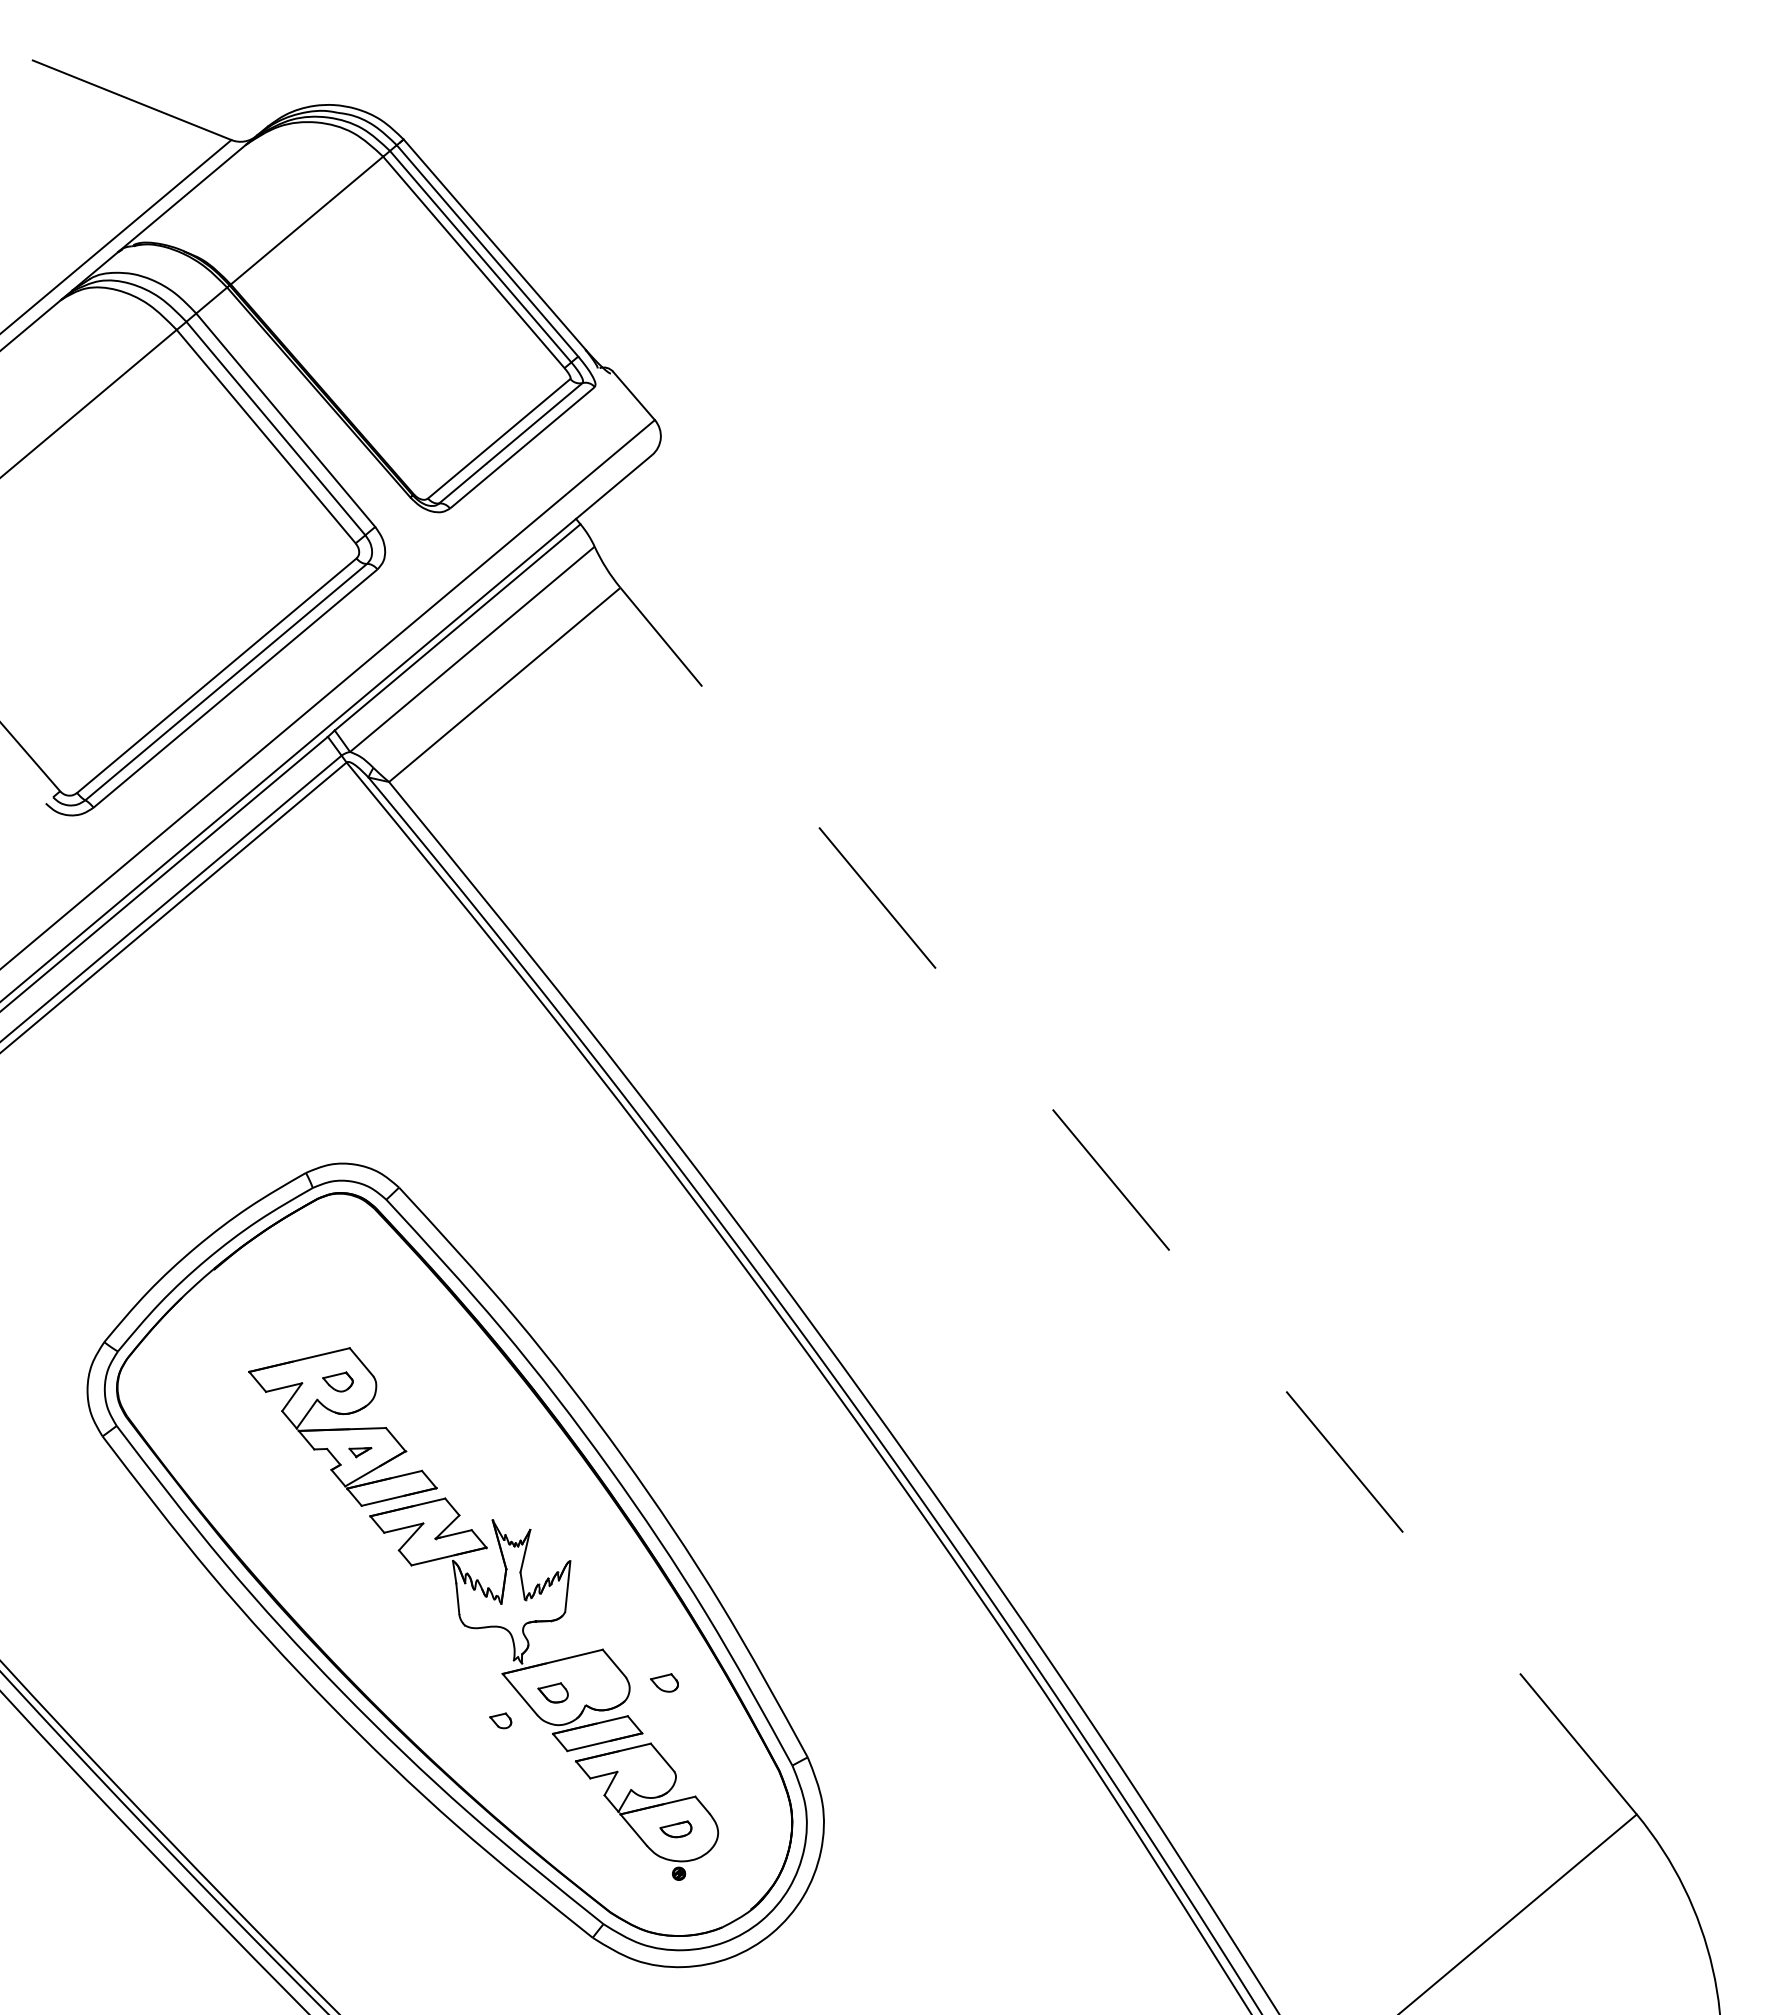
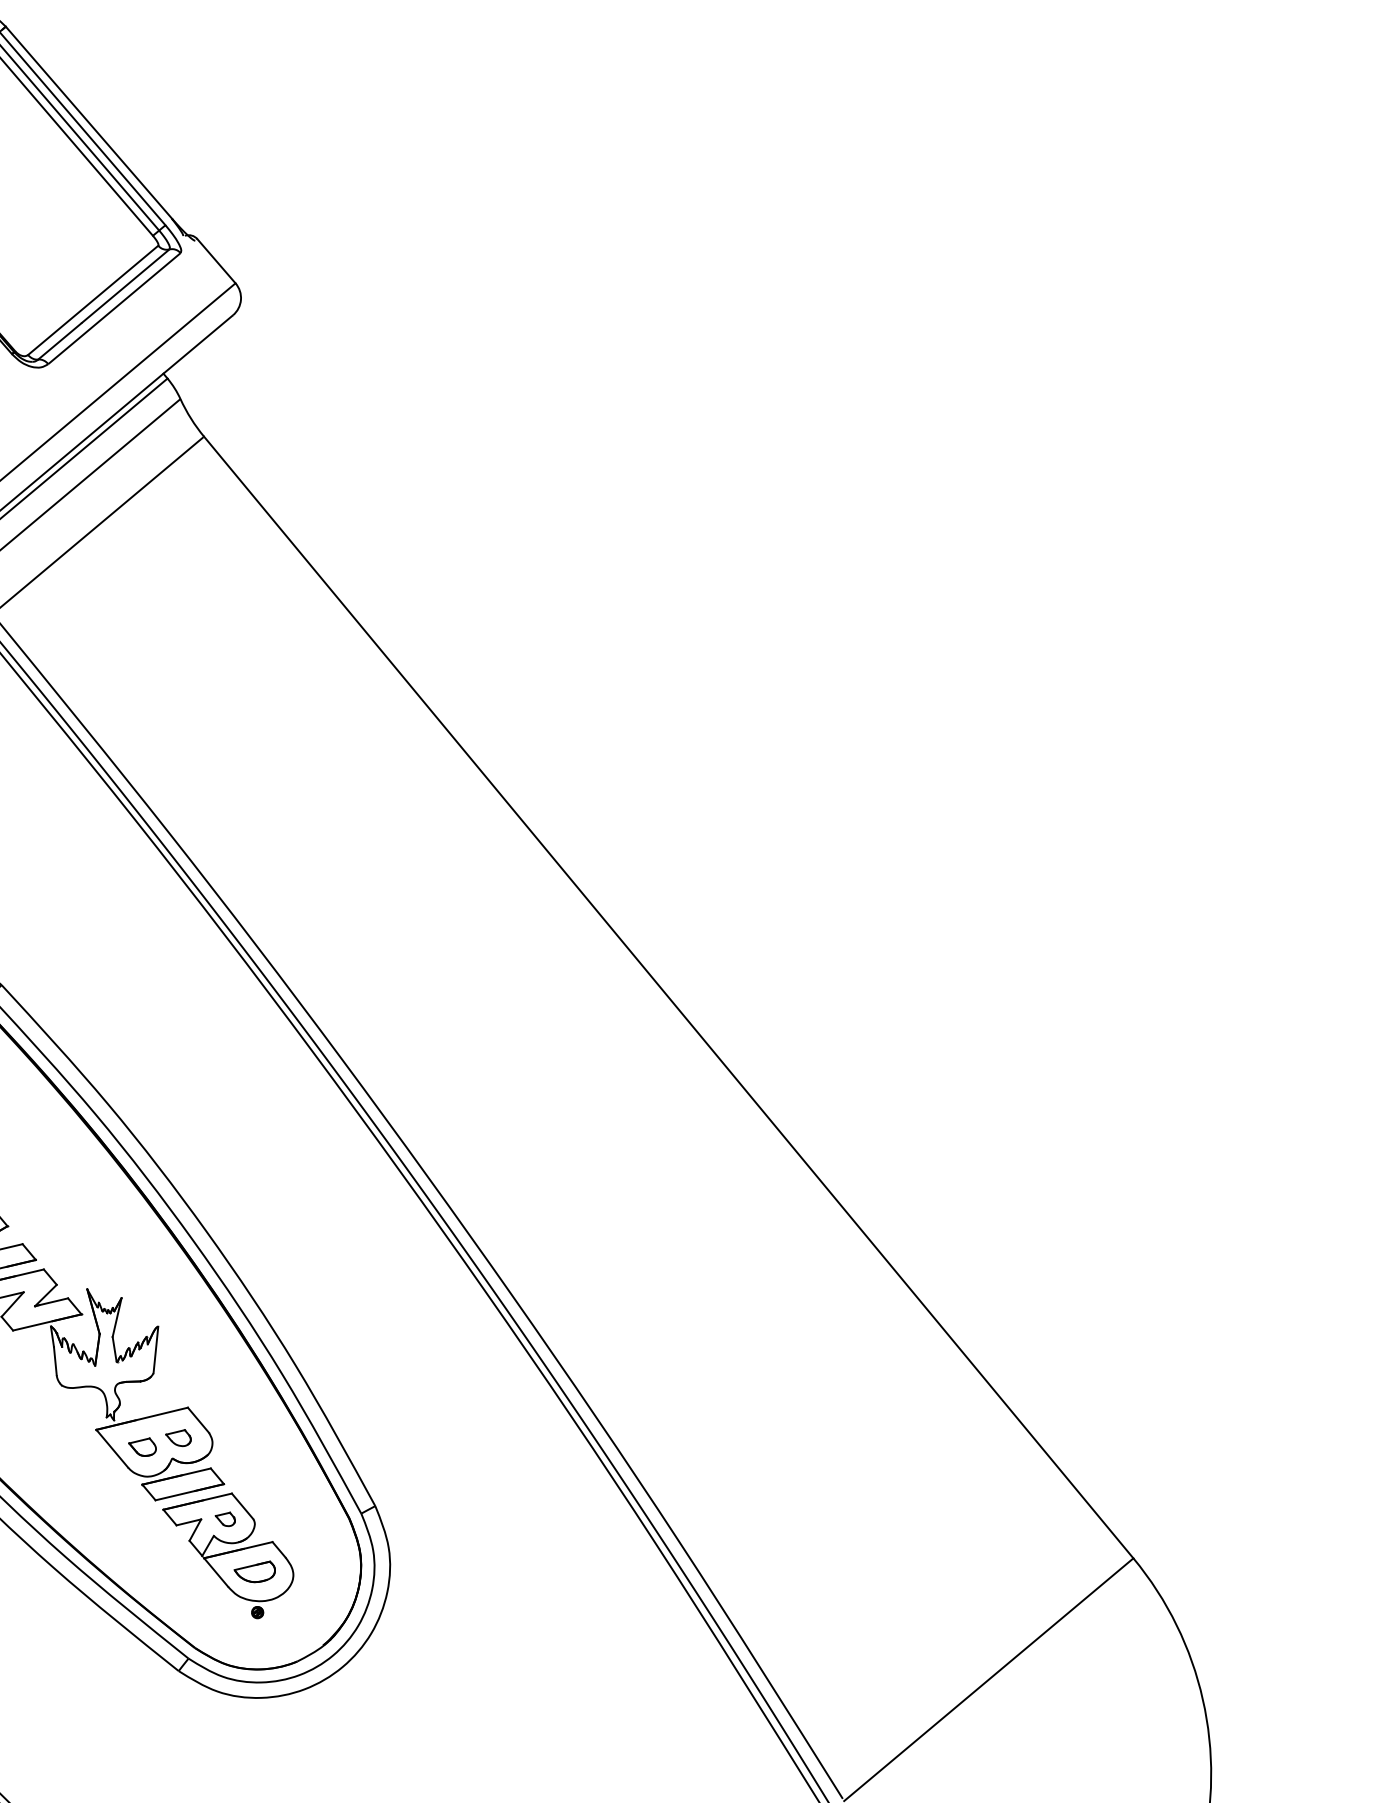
line: (1128, 1201) -> (668, 997), dashed -> solid
part: (664, 1682) -> (178, 1437), moved
part: (500, 1720) -> (225, 1519), moved
part: (675, 1829) -> (254, 1572), size x1.43

